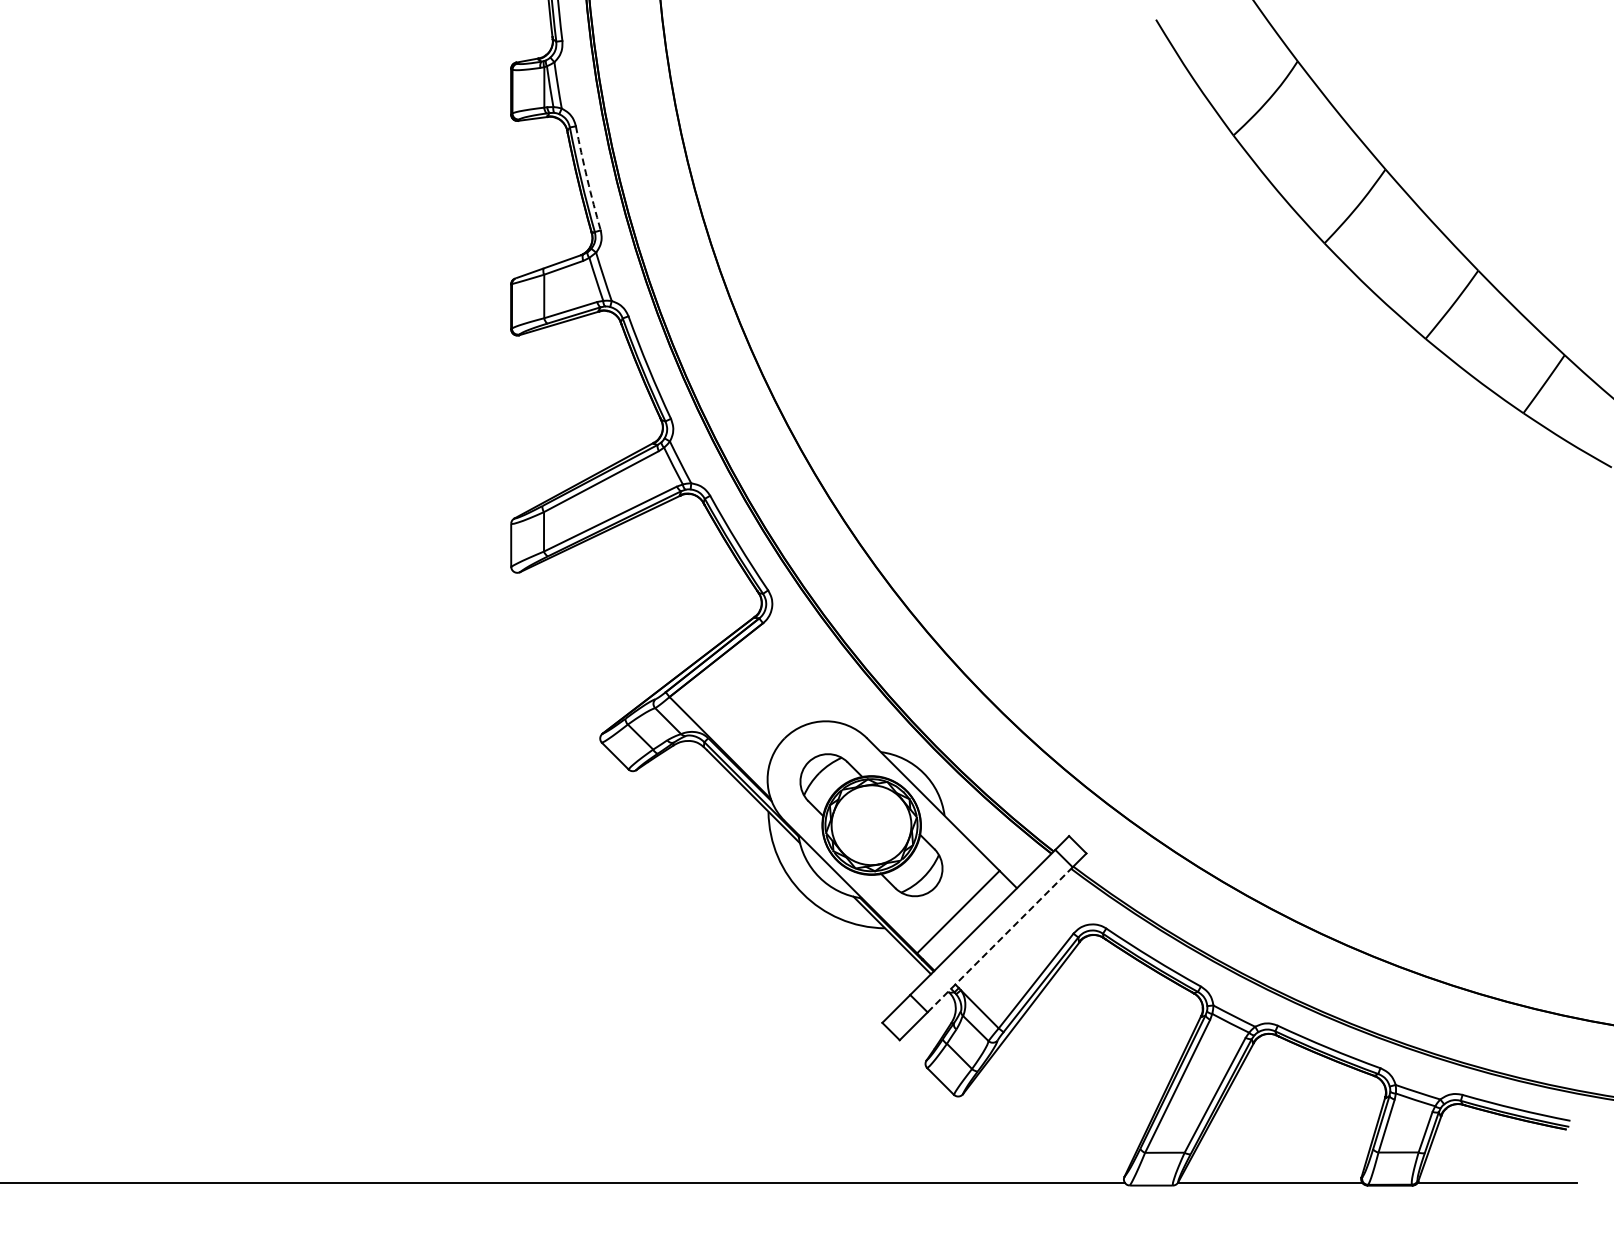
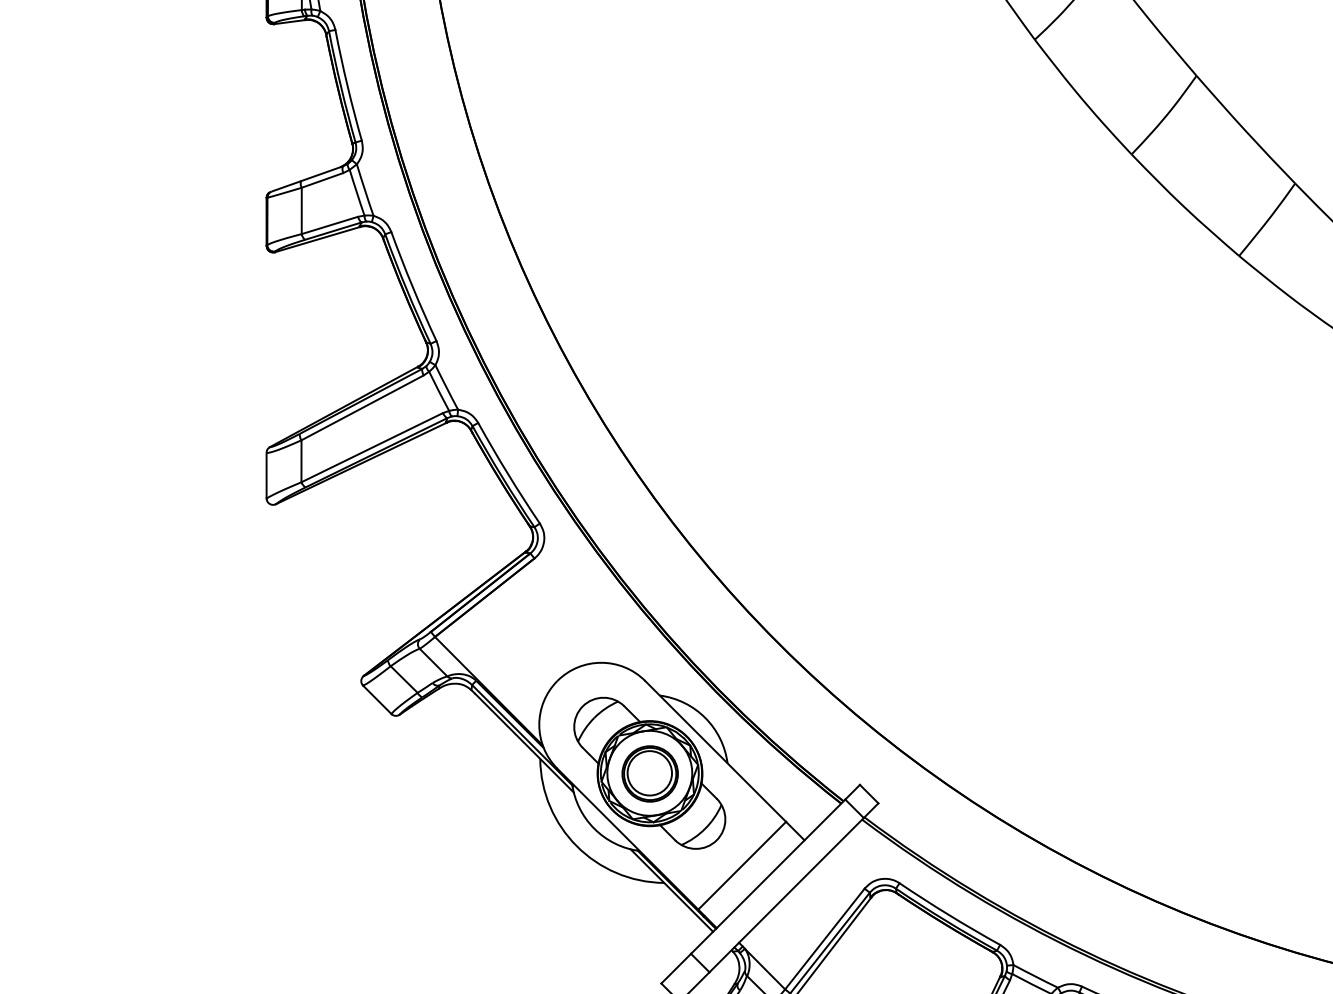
arc: (587, 178) -> (347, 85), dashed -> solid
part: (871, 825) -> (649, 773), added
line: (1000, 939) -> (787, 894), dashed -> solid

